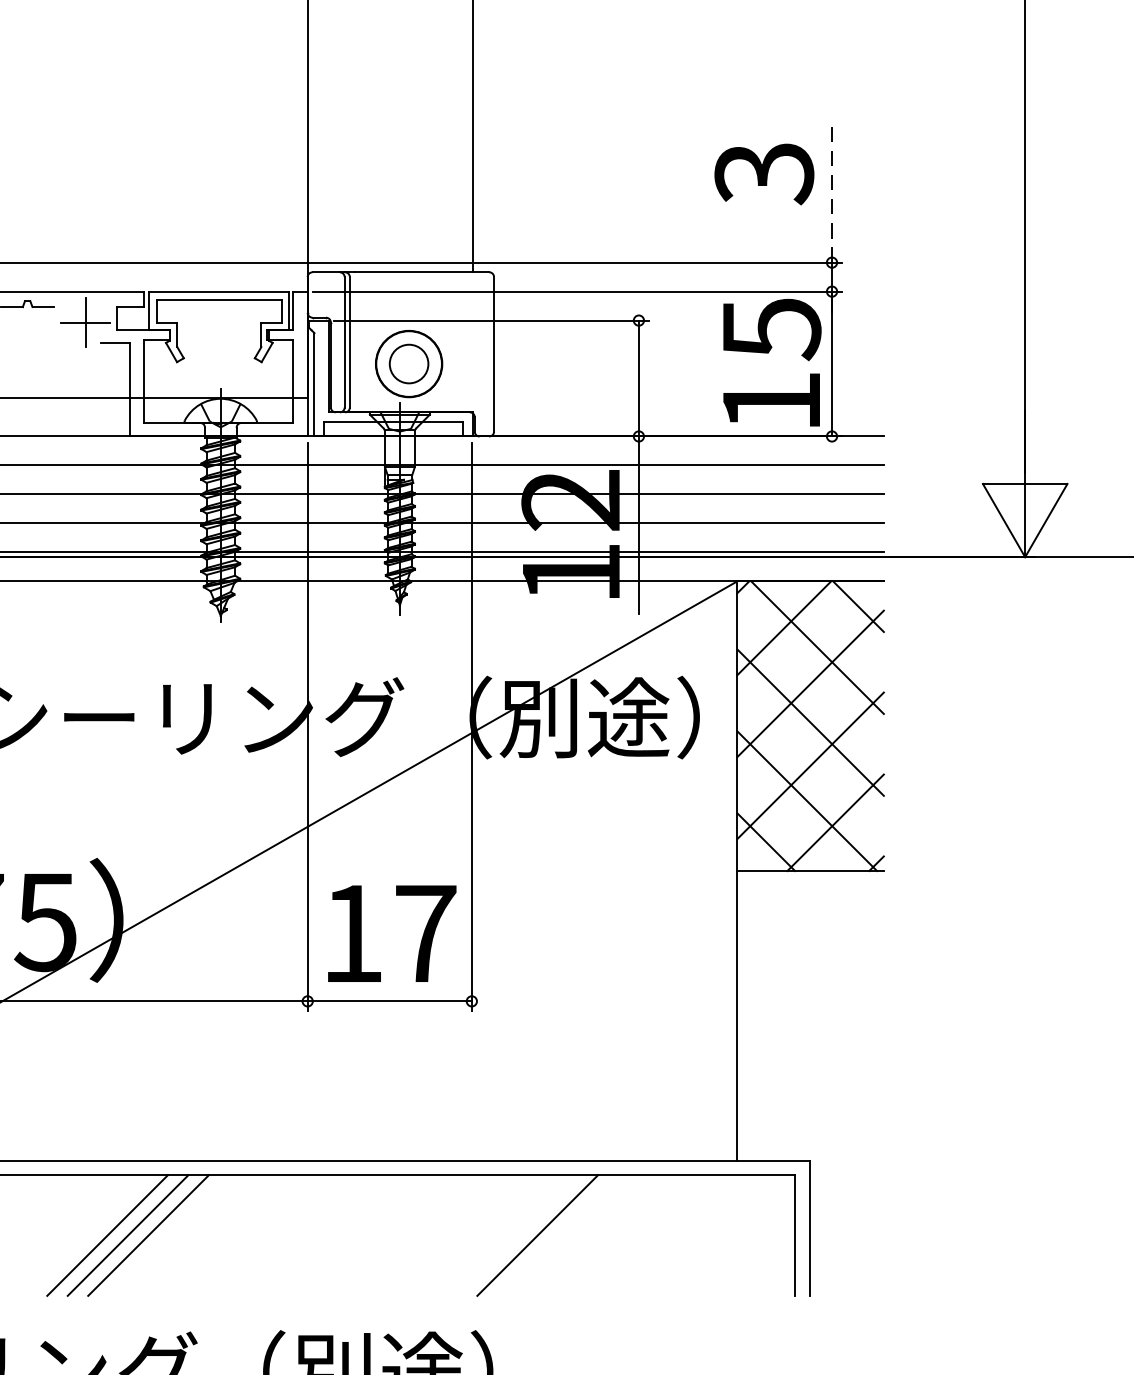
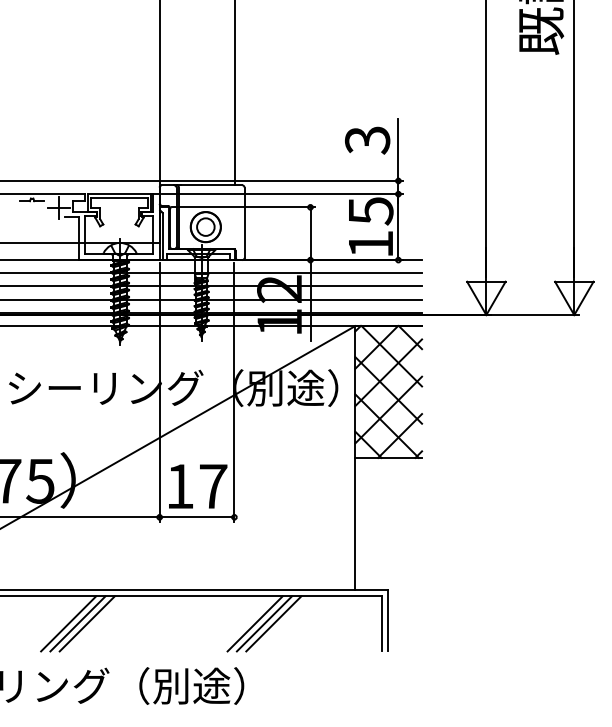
line: (832, 195) -> (398, 150), dashed -> solid
line: (515, 1234) -> (254, 623), added
line: (557, 1234) -> (273, 623), added

